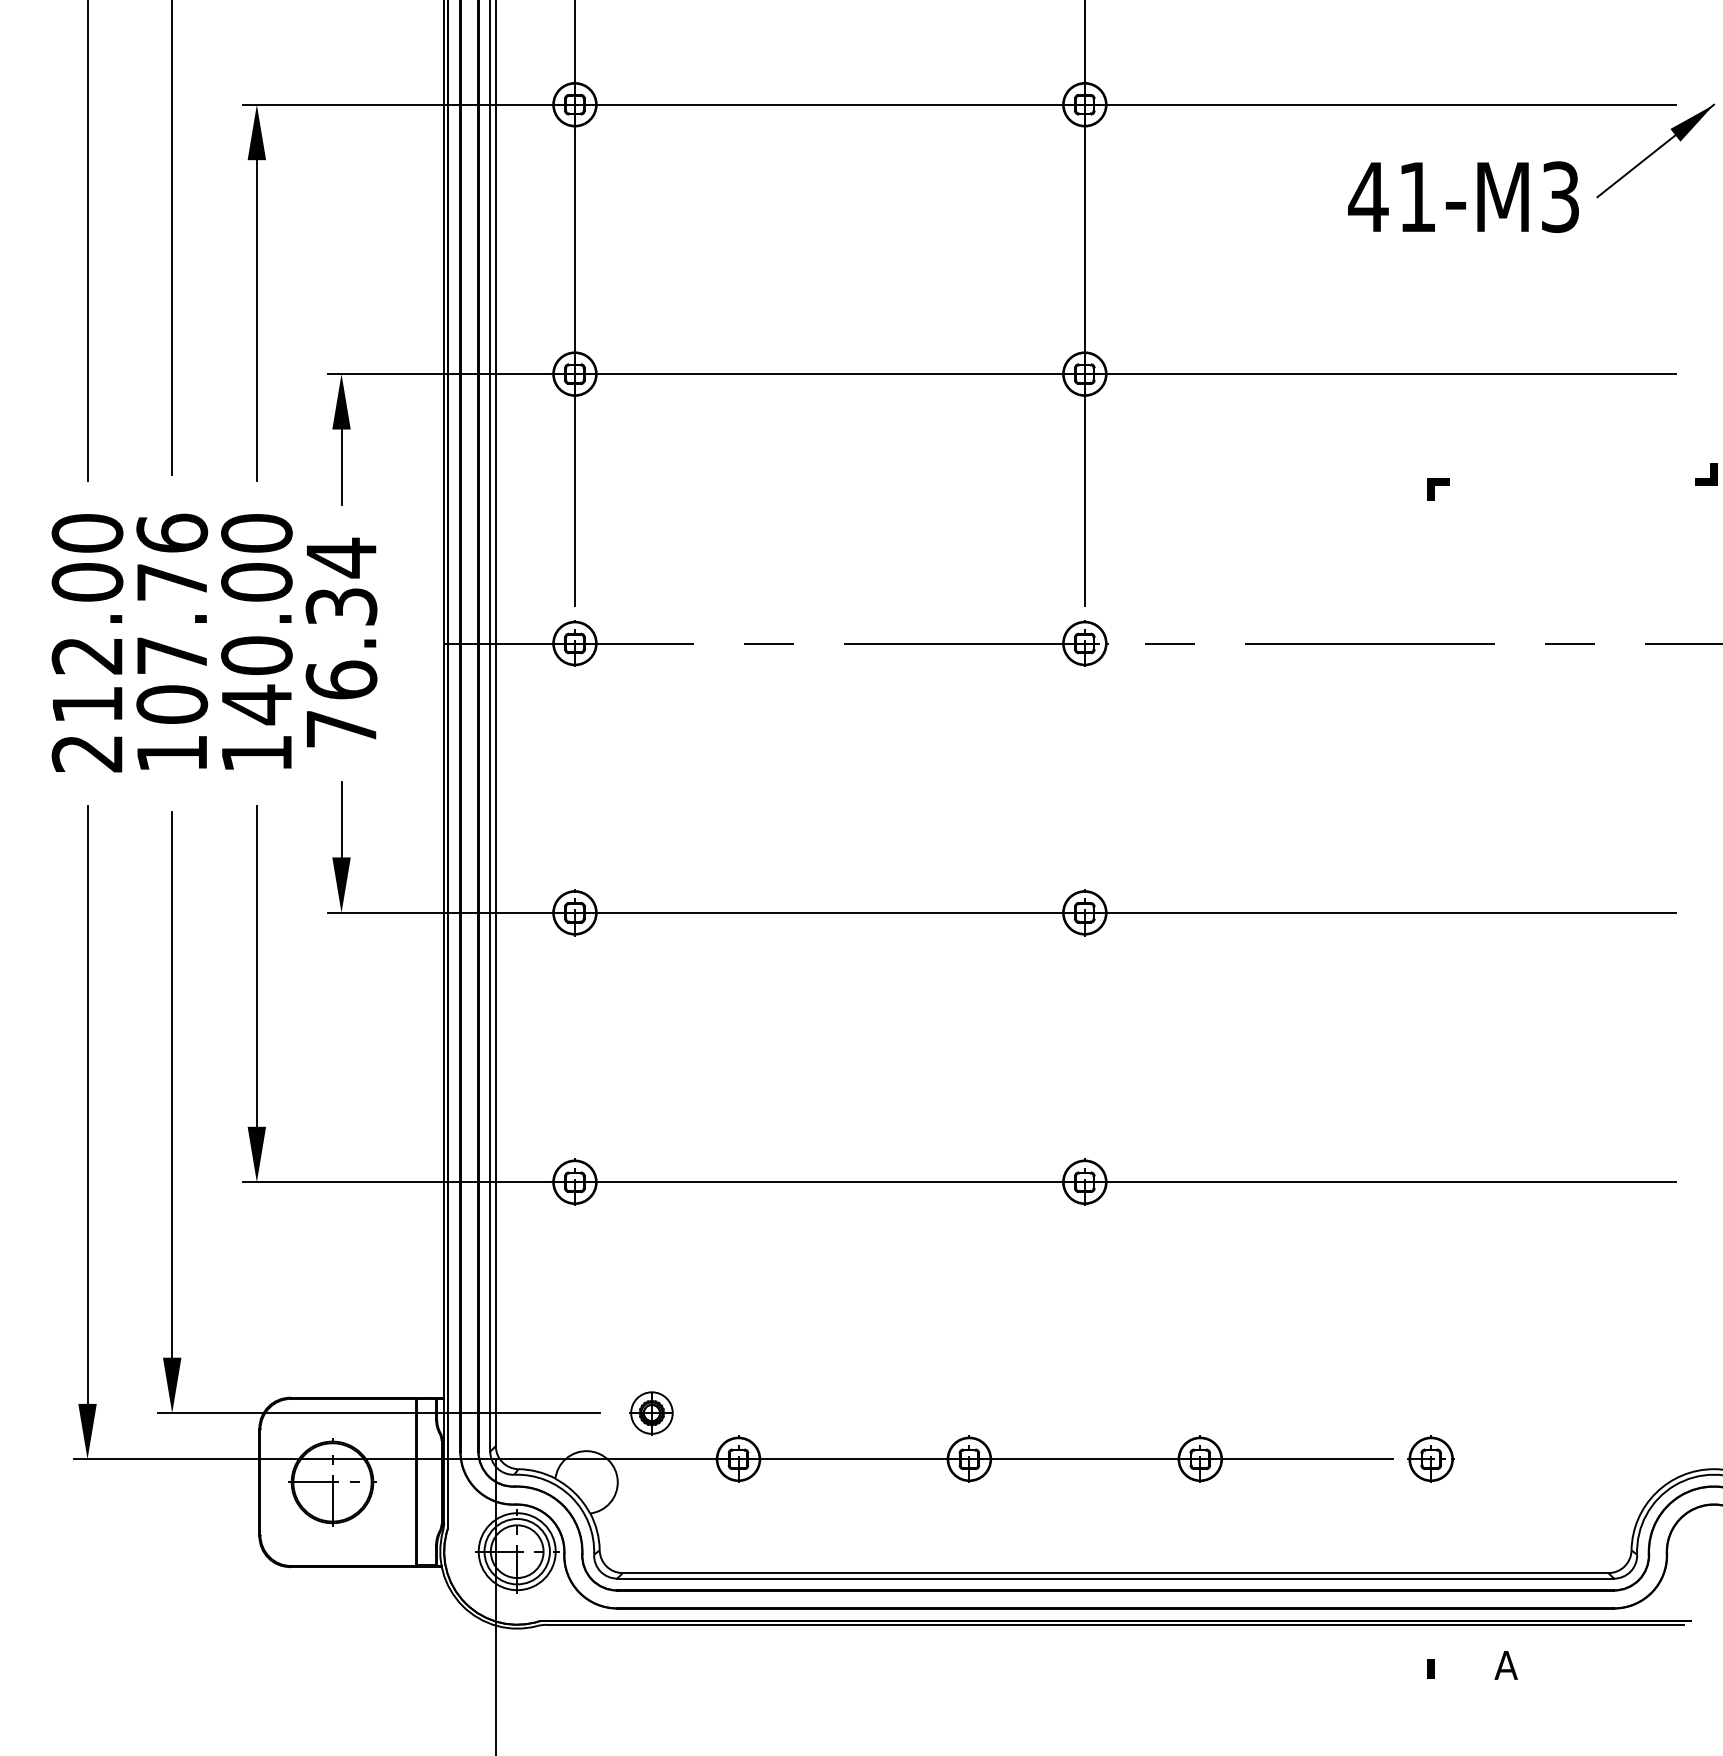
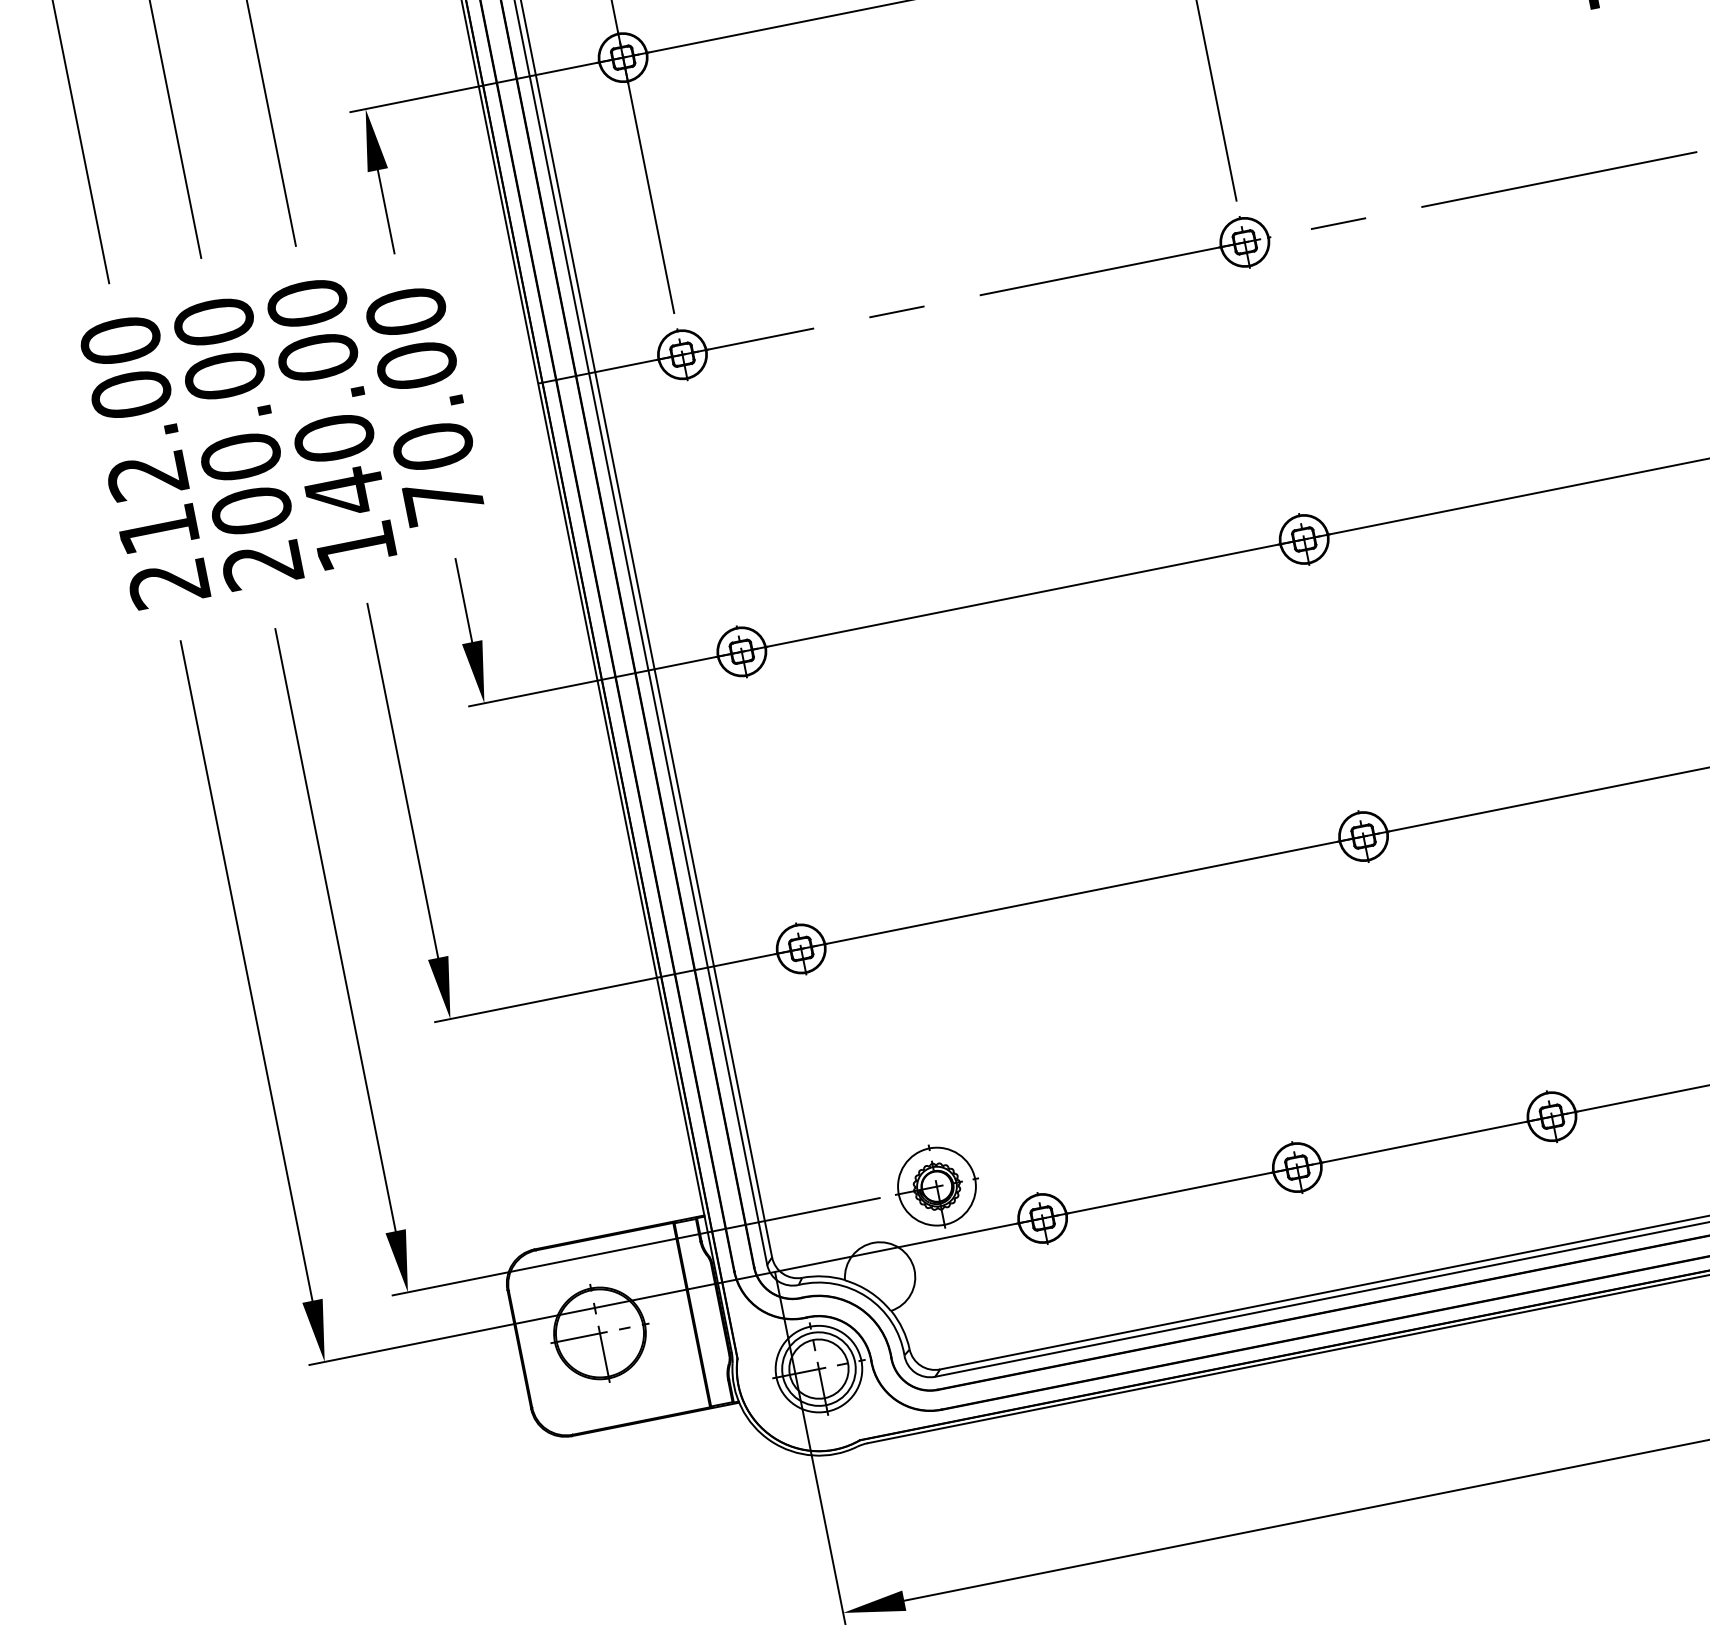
text: (341, 618) -> (419, 378), 76.34 -> 70.00
text: (172, 642) -> (238, 442), 107.76 -> 200.00
part: (651, 1412) -> (936, 1186), size x1.67

